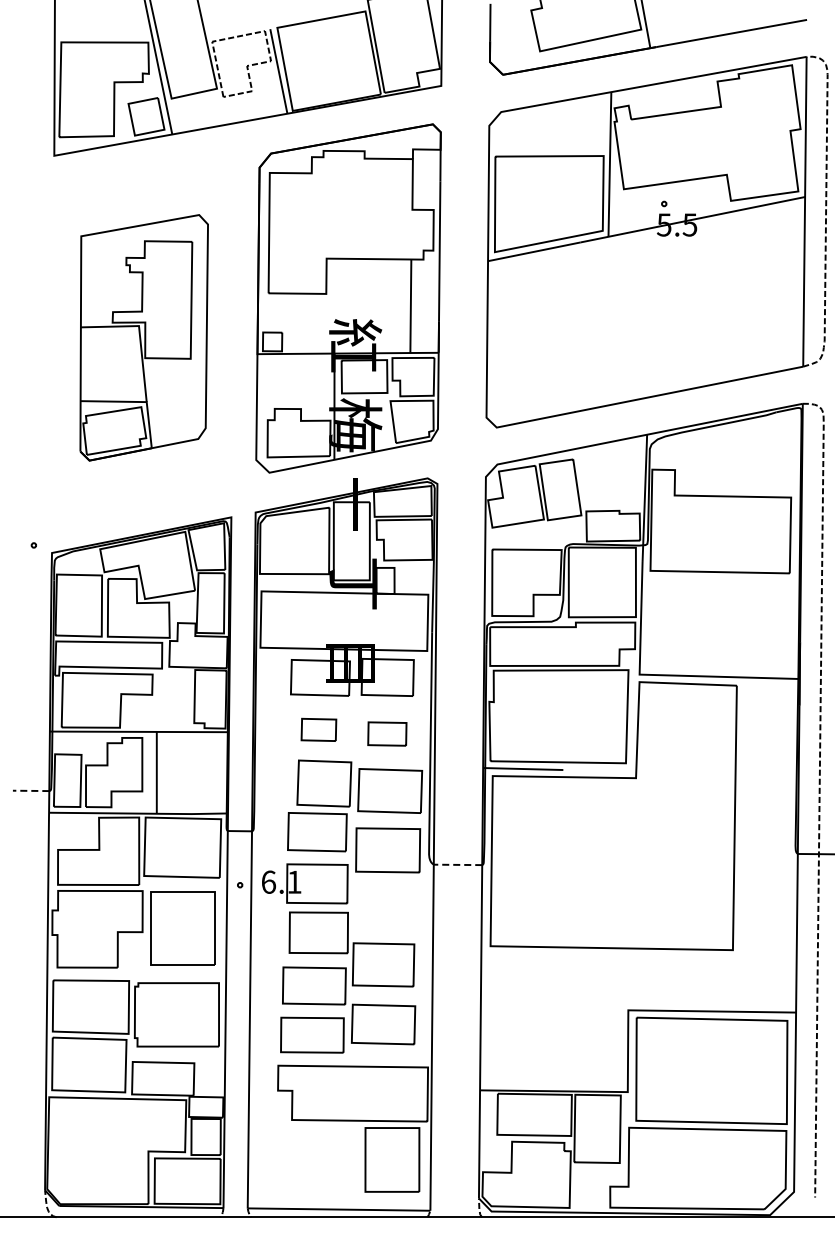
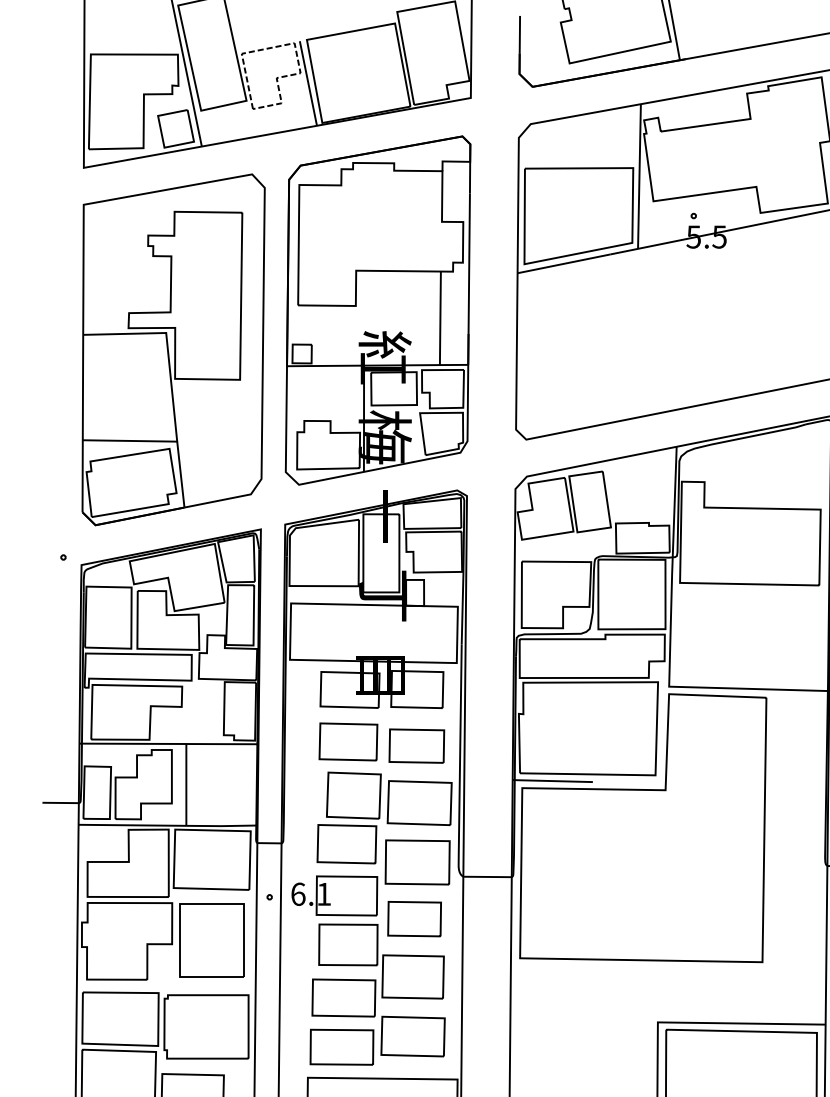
part: (144, 337) -> (174, 349), size x1.43
part: (318, 729) -> (348, 741), size x1.67
part: (387, 733) -> (417, 745), size x1.43
line: (30, 790) -> (60, 802), dashed -> solid
line: (457, 864) -> (487, 876), dashed -> solid
part: (384, 906) -> (414, 918), added

